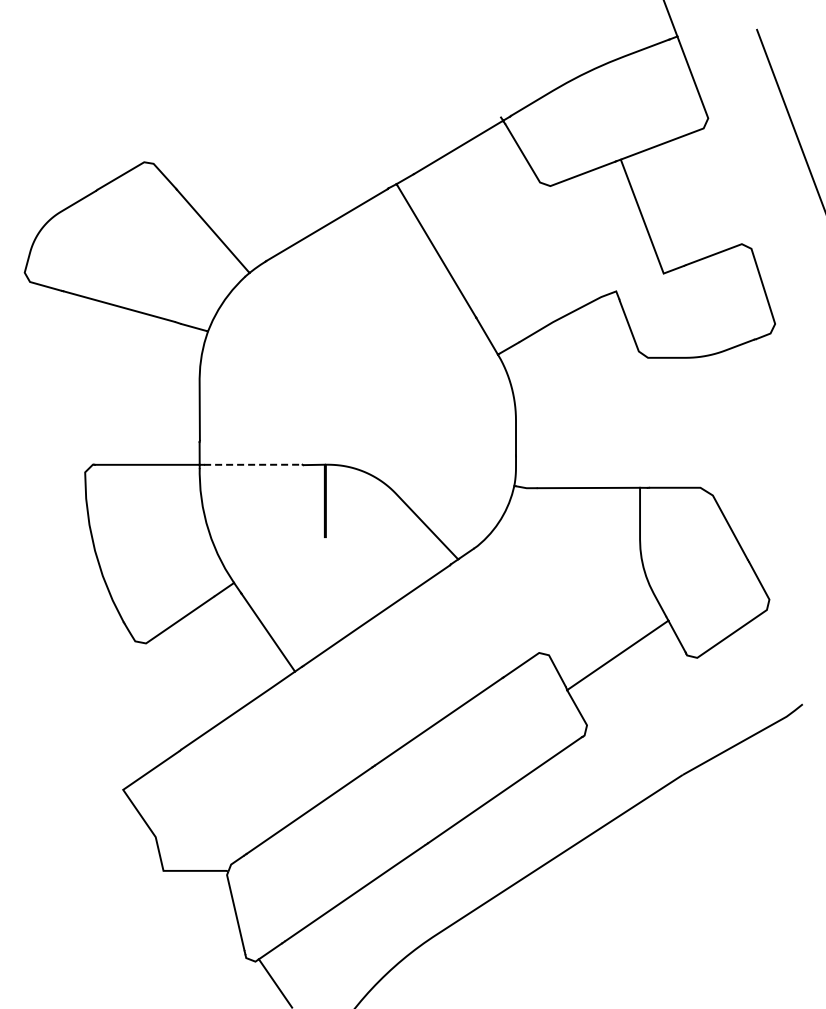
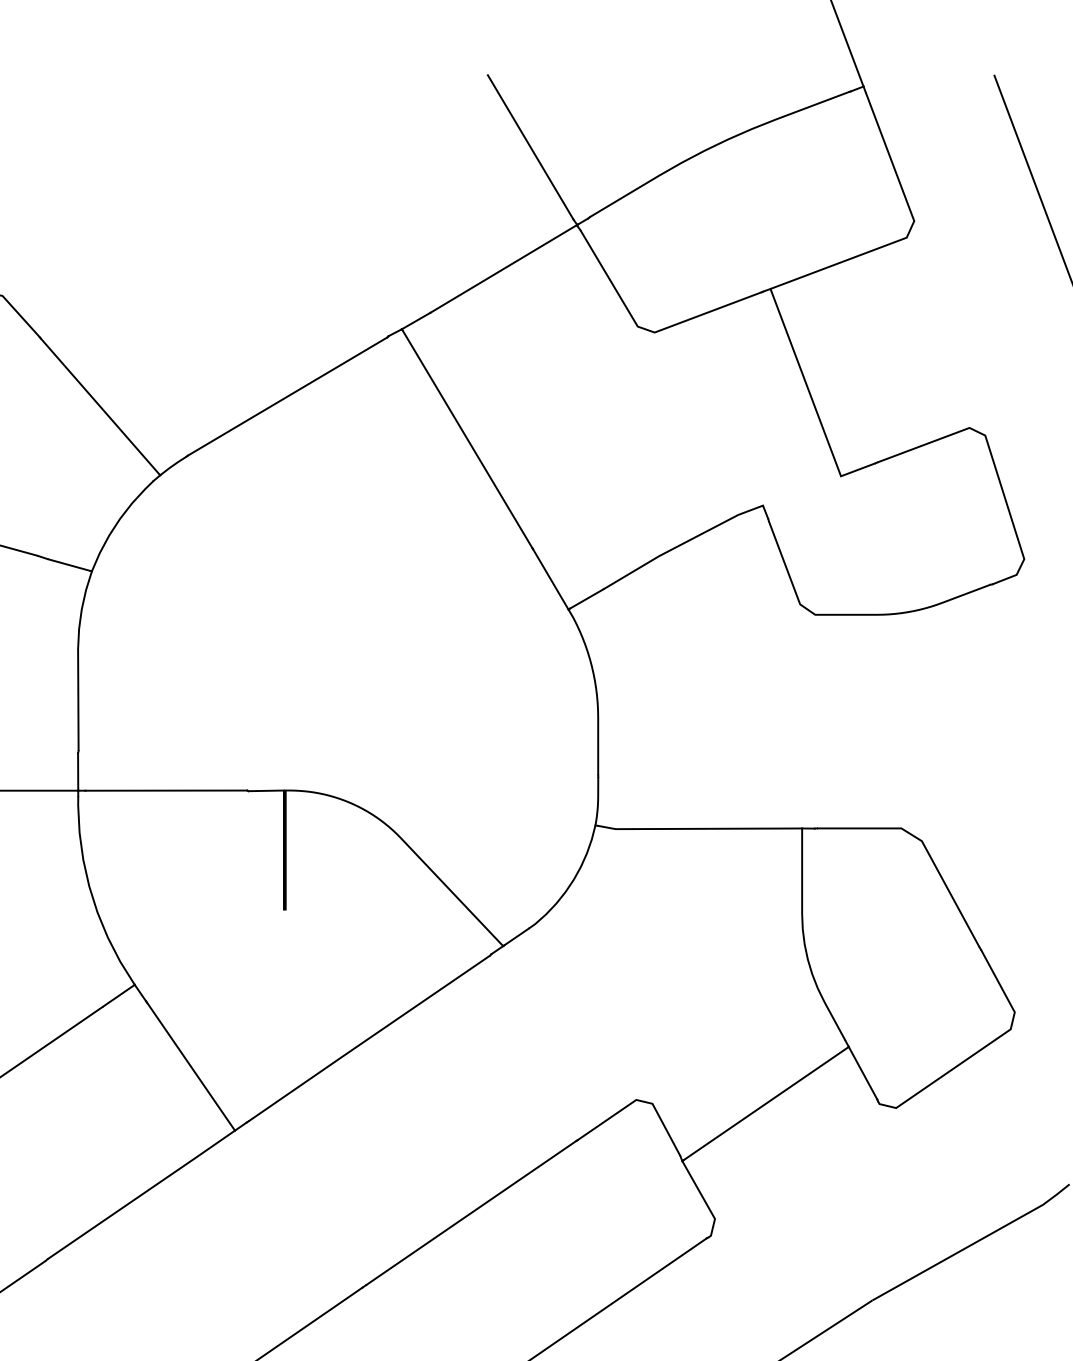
line: (474, 73) -> (529, 147), added
line: (253, 464) -> (166, 790), dashed -> solid

